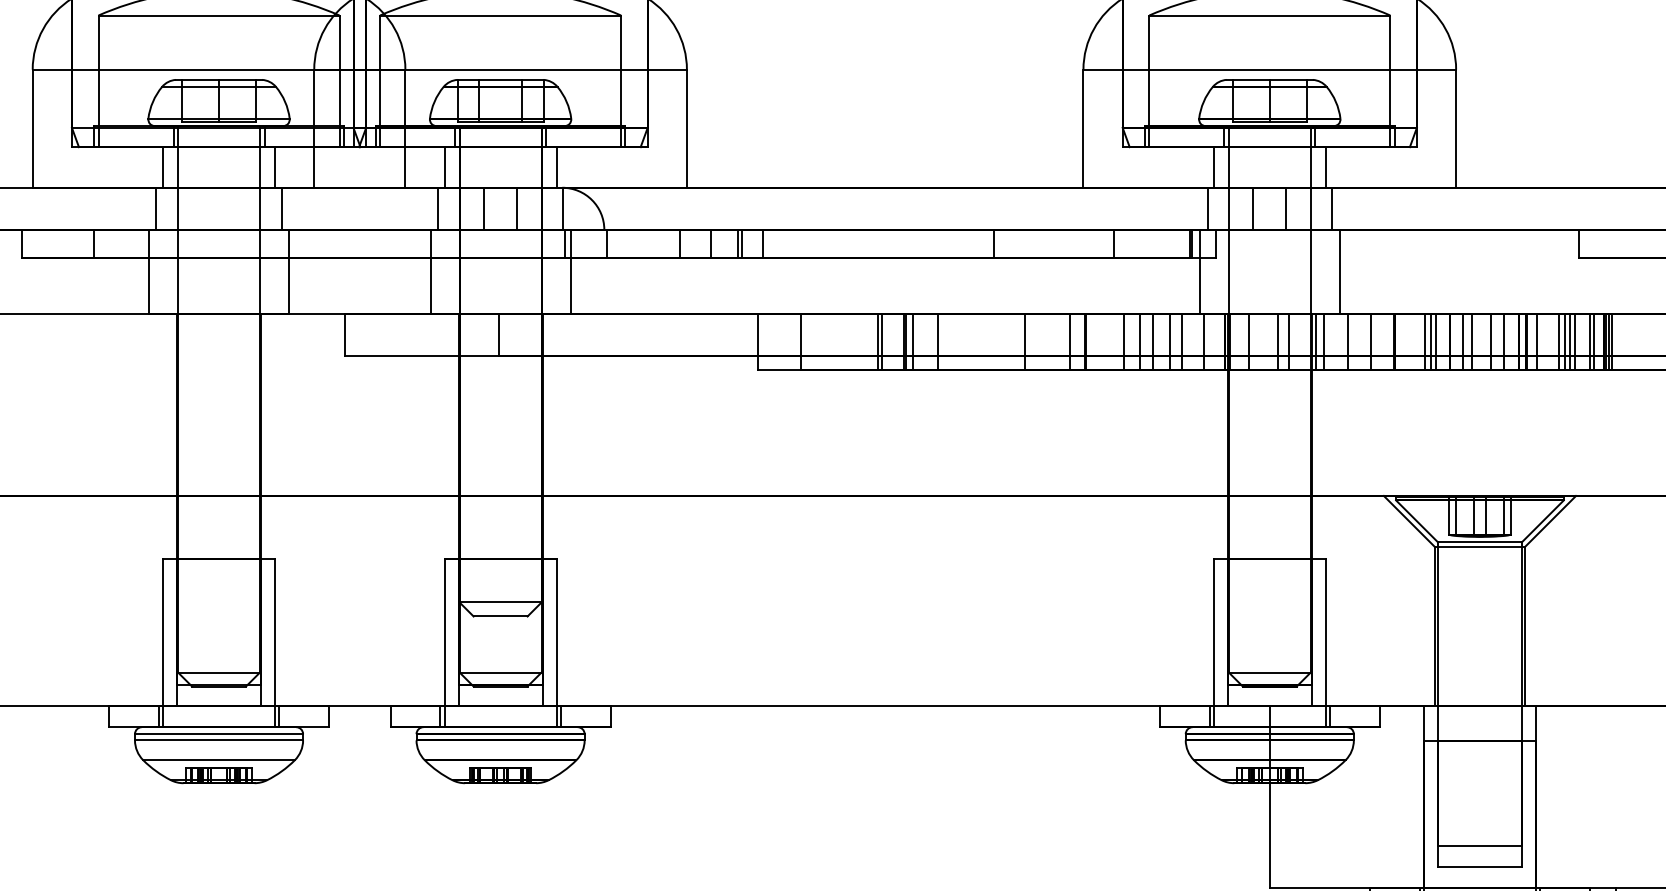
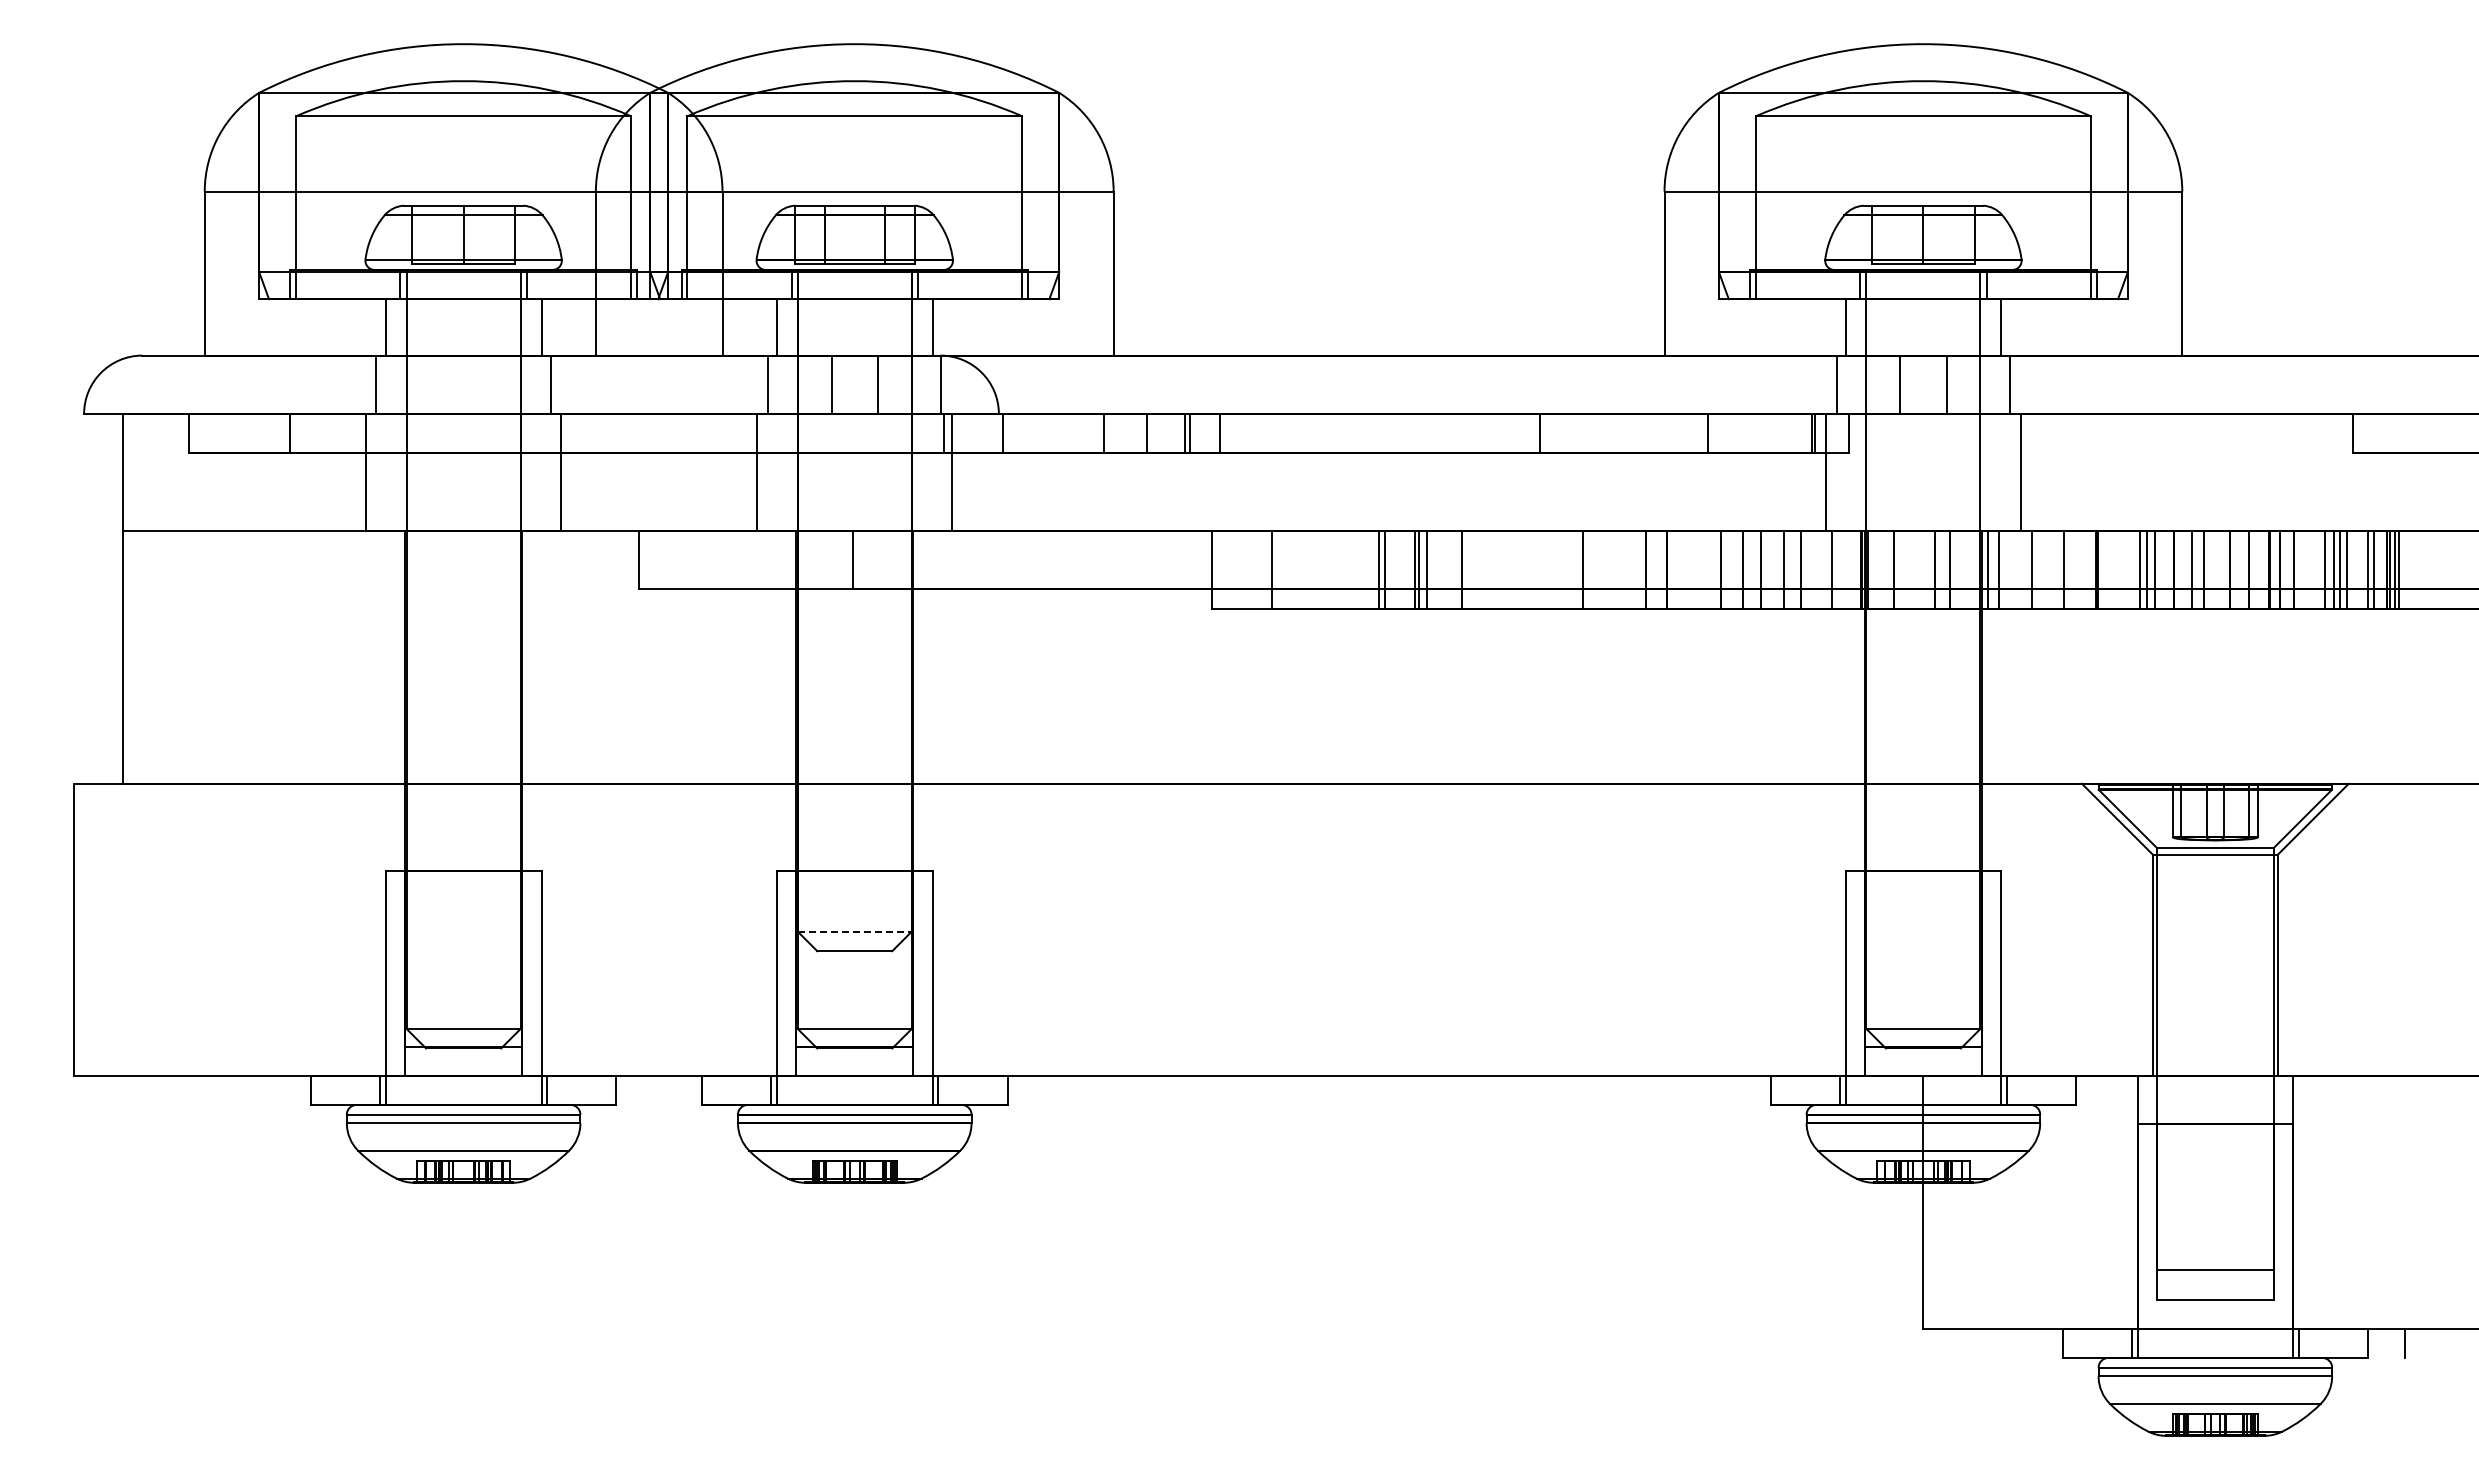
line: (500, 602) -> (854, 931), solid -> dashed

